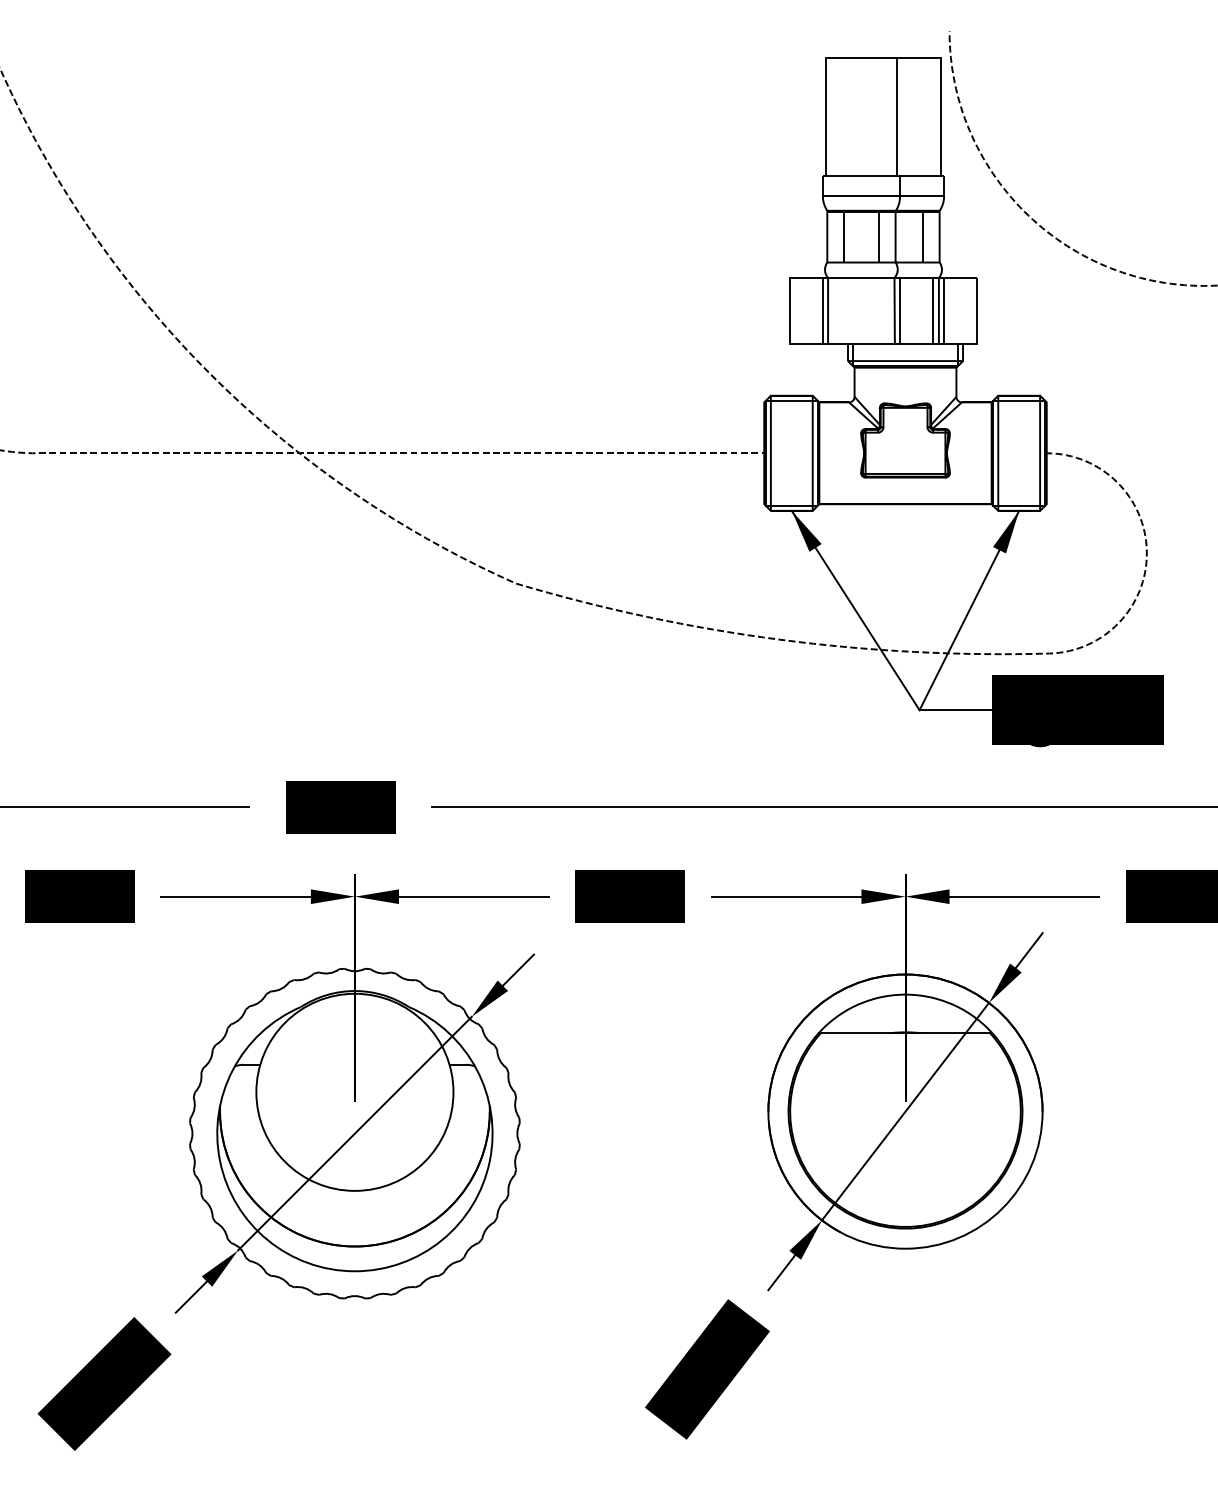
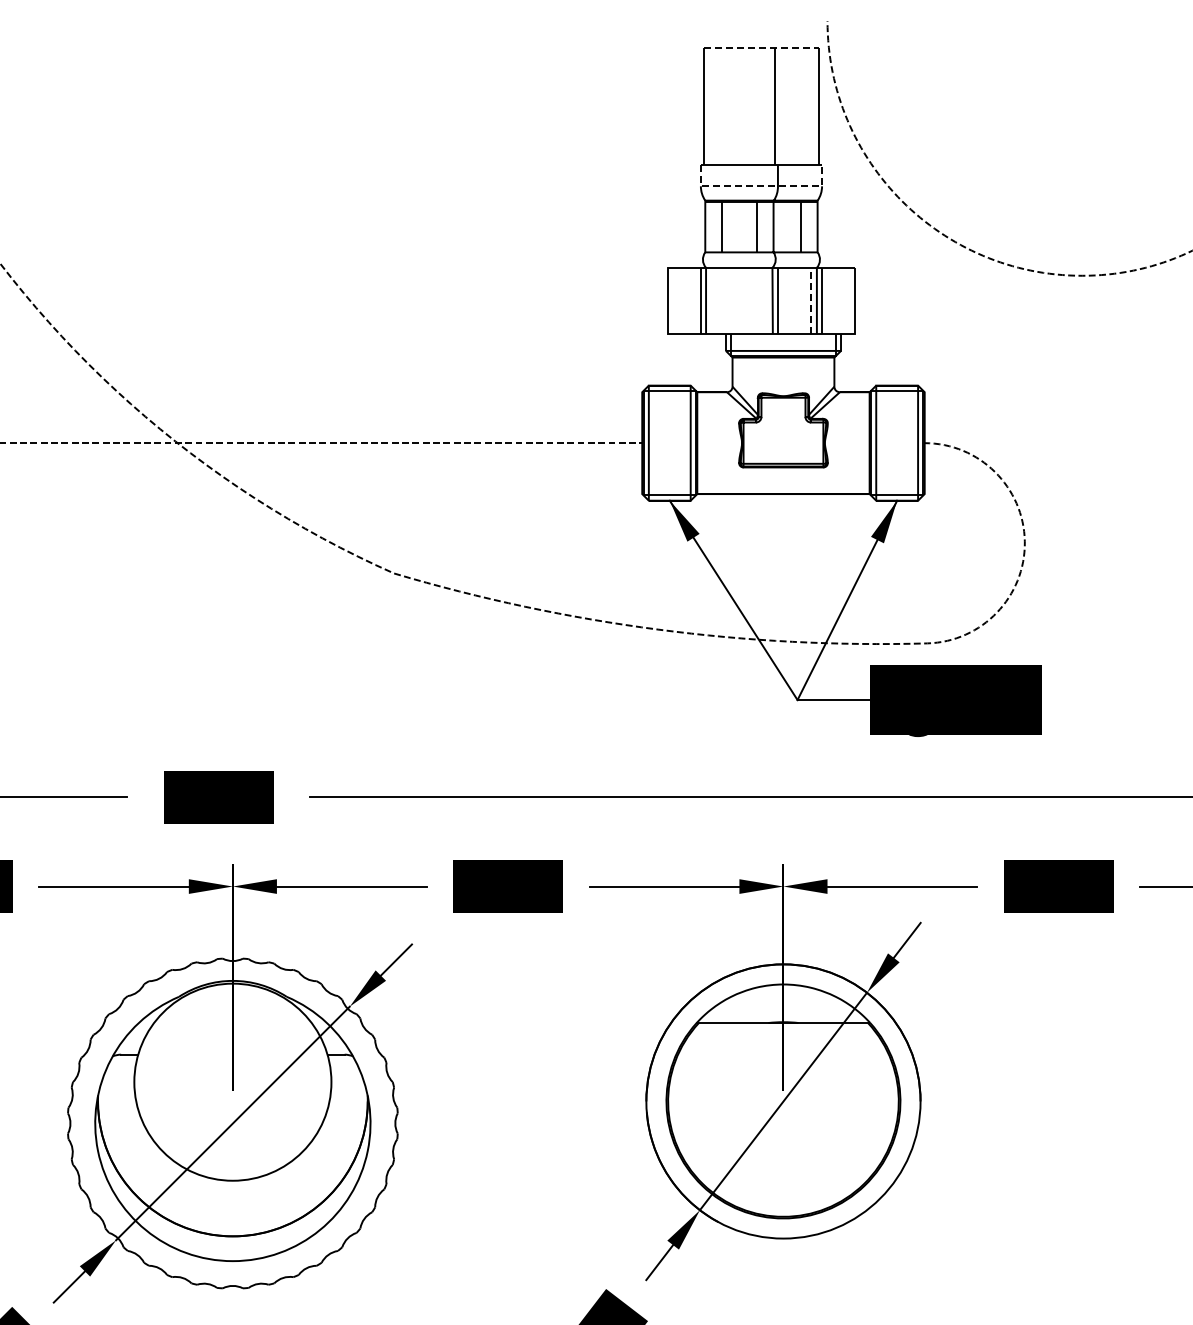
line: (883, 58) -> (761, 48), solid -> dashed
line: (883, 196) -> (761, 186), solid -> dashed
line: (932, 310) -> (810, 300), solid -> dashed

